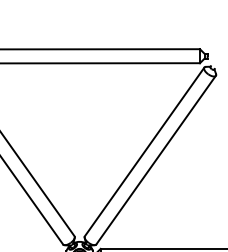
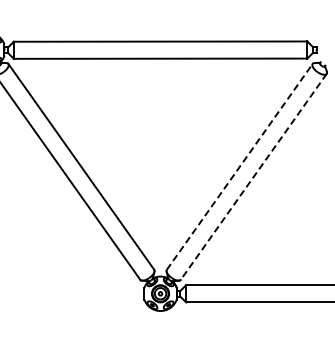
line: (145, 151) -> (240, 166), solid -> dashed
line: (155, 160) -> (253, 177), solid -> dashed

